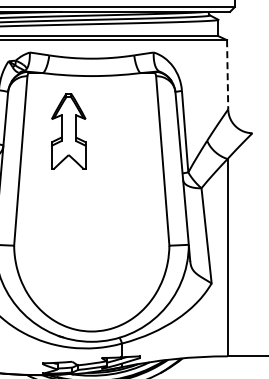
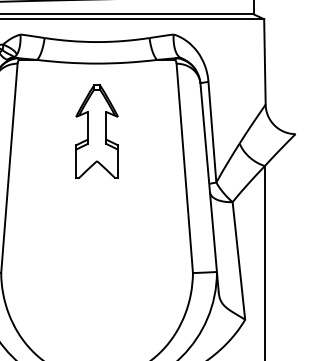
line: (227, 74) -> (264, 61), dashed -> solid
part: (68, 131) -> (96, 132), moved

